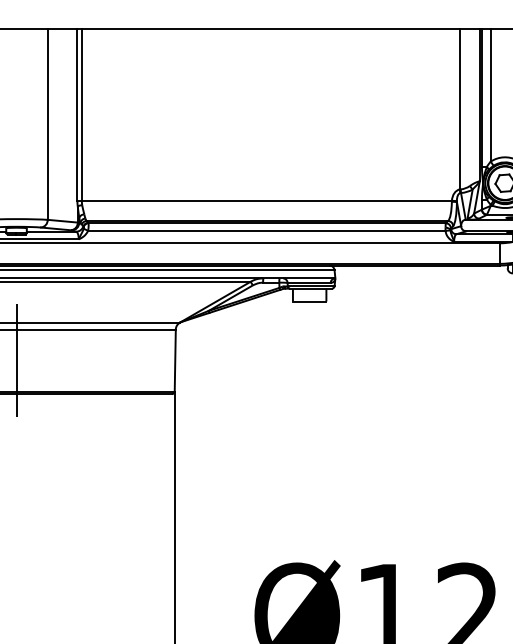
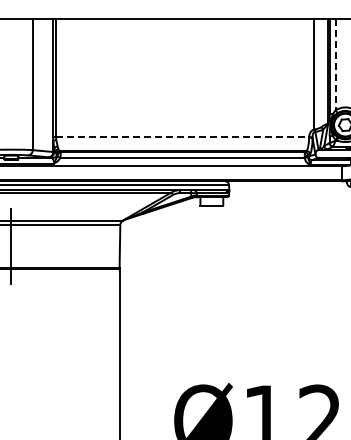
line: (490, 96) -> (335, 65), solid -> dashed
line: (266, 201) -> (182, 137), solid -> dashed

